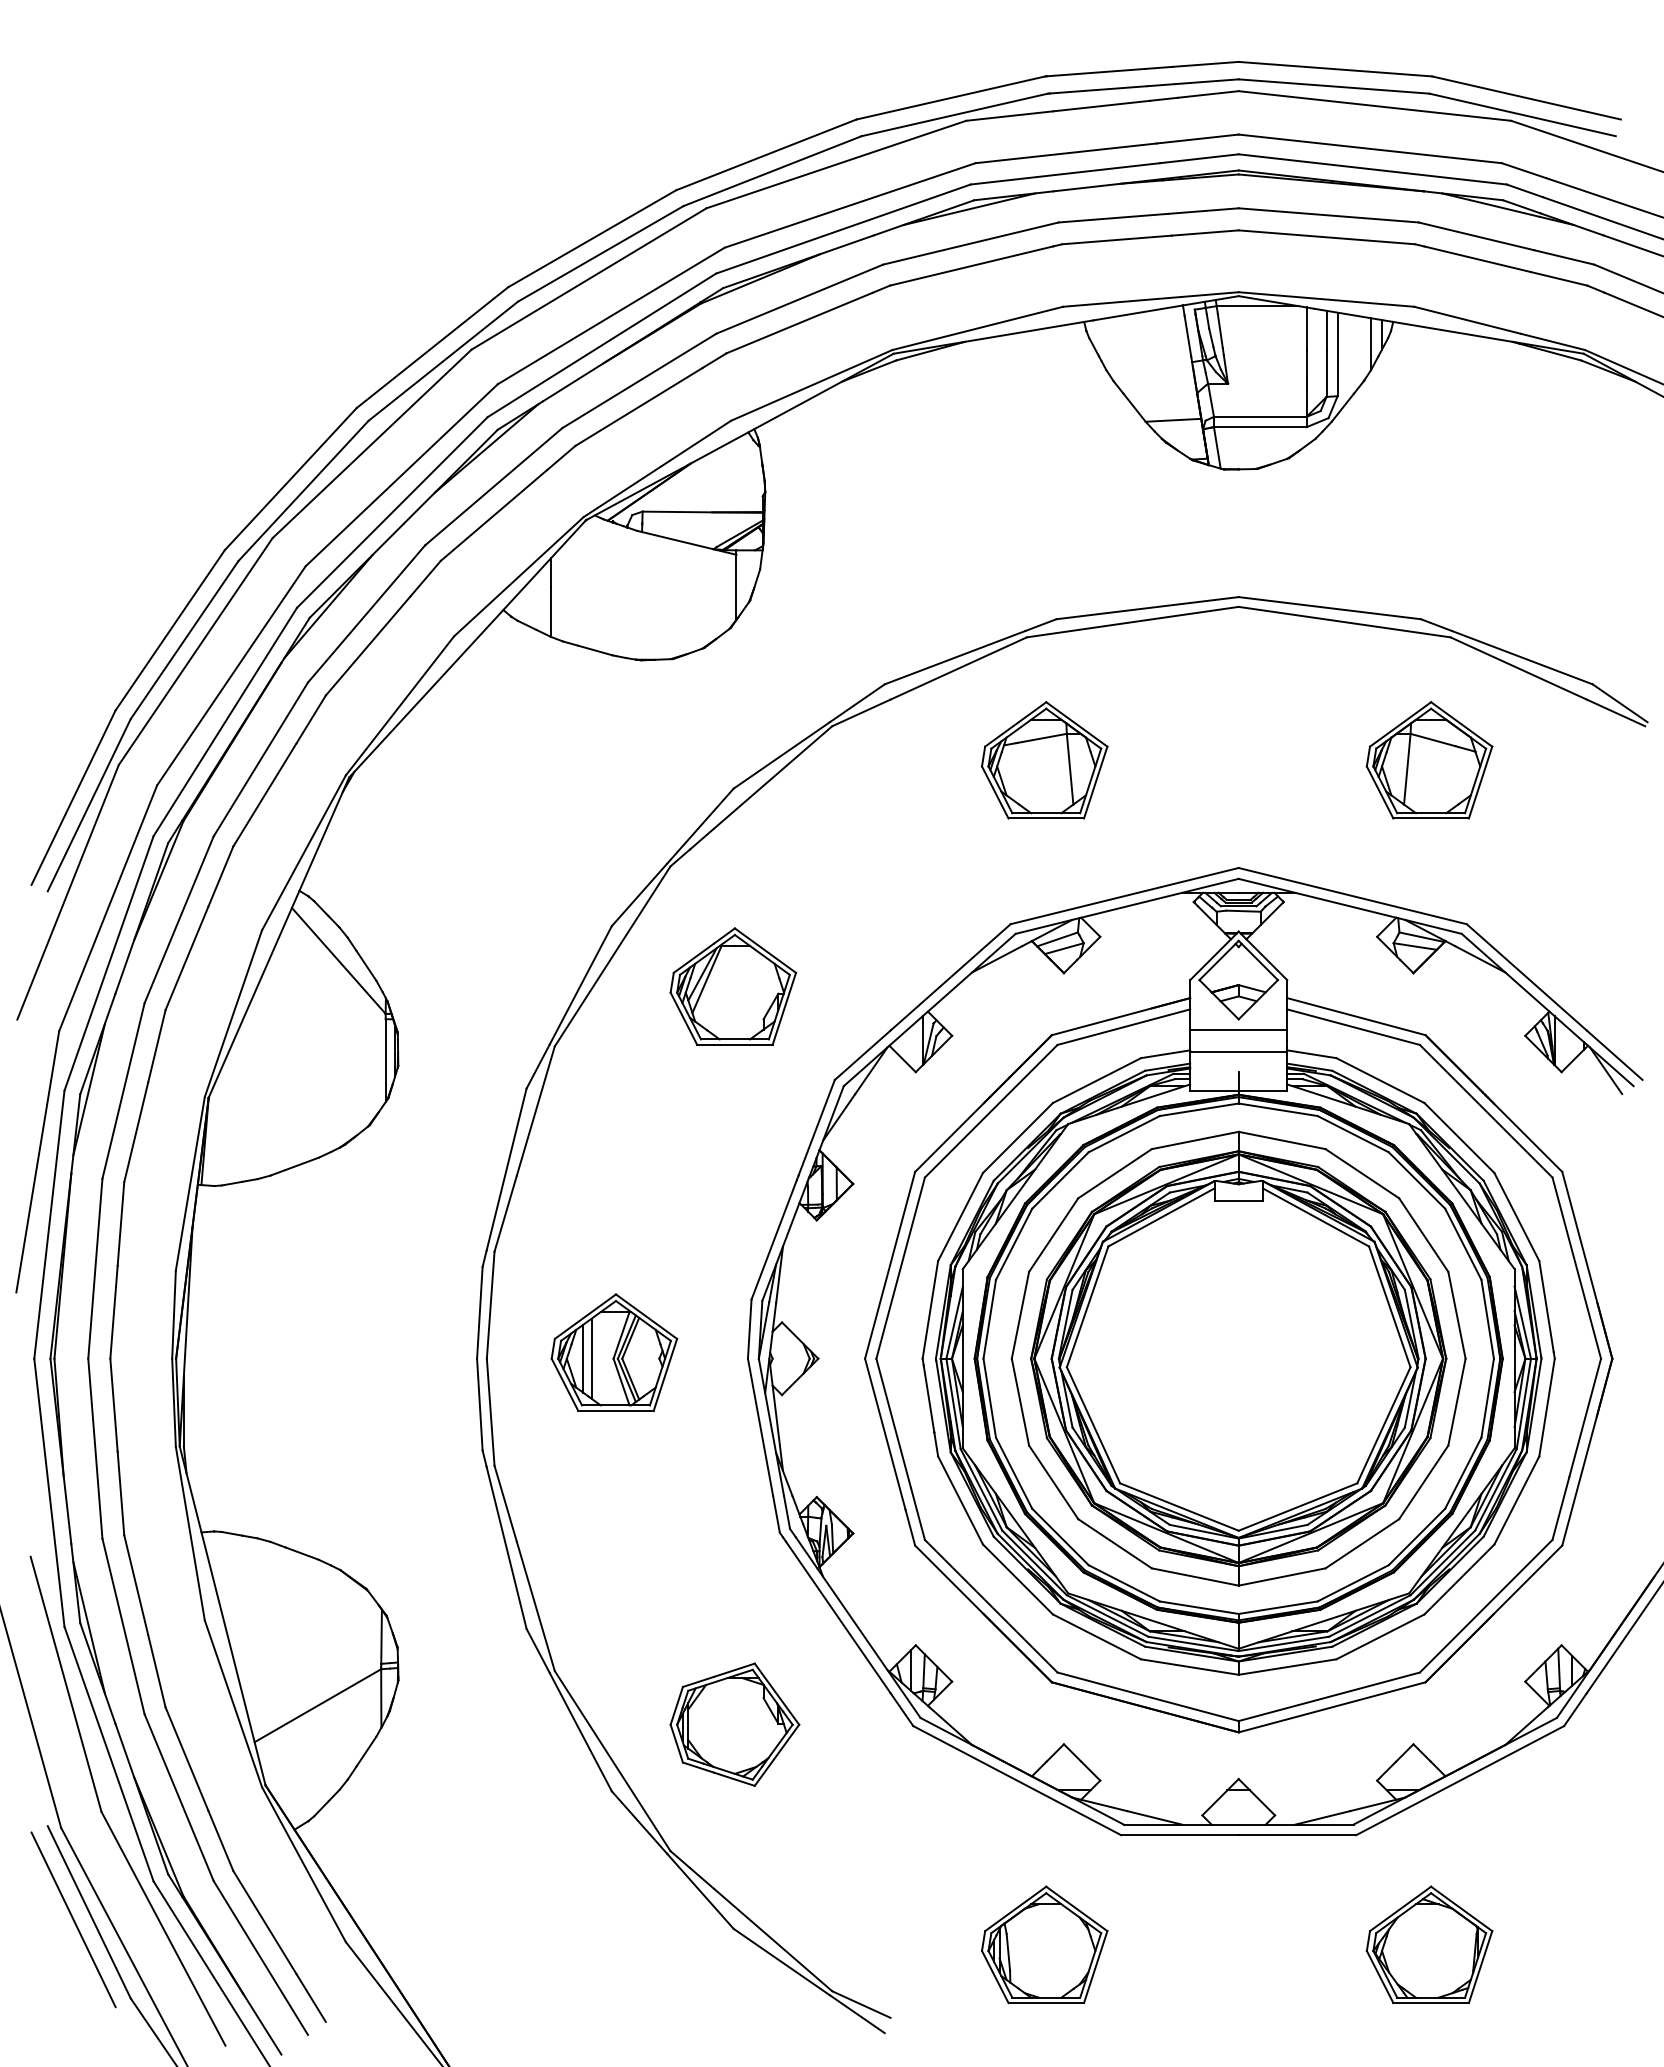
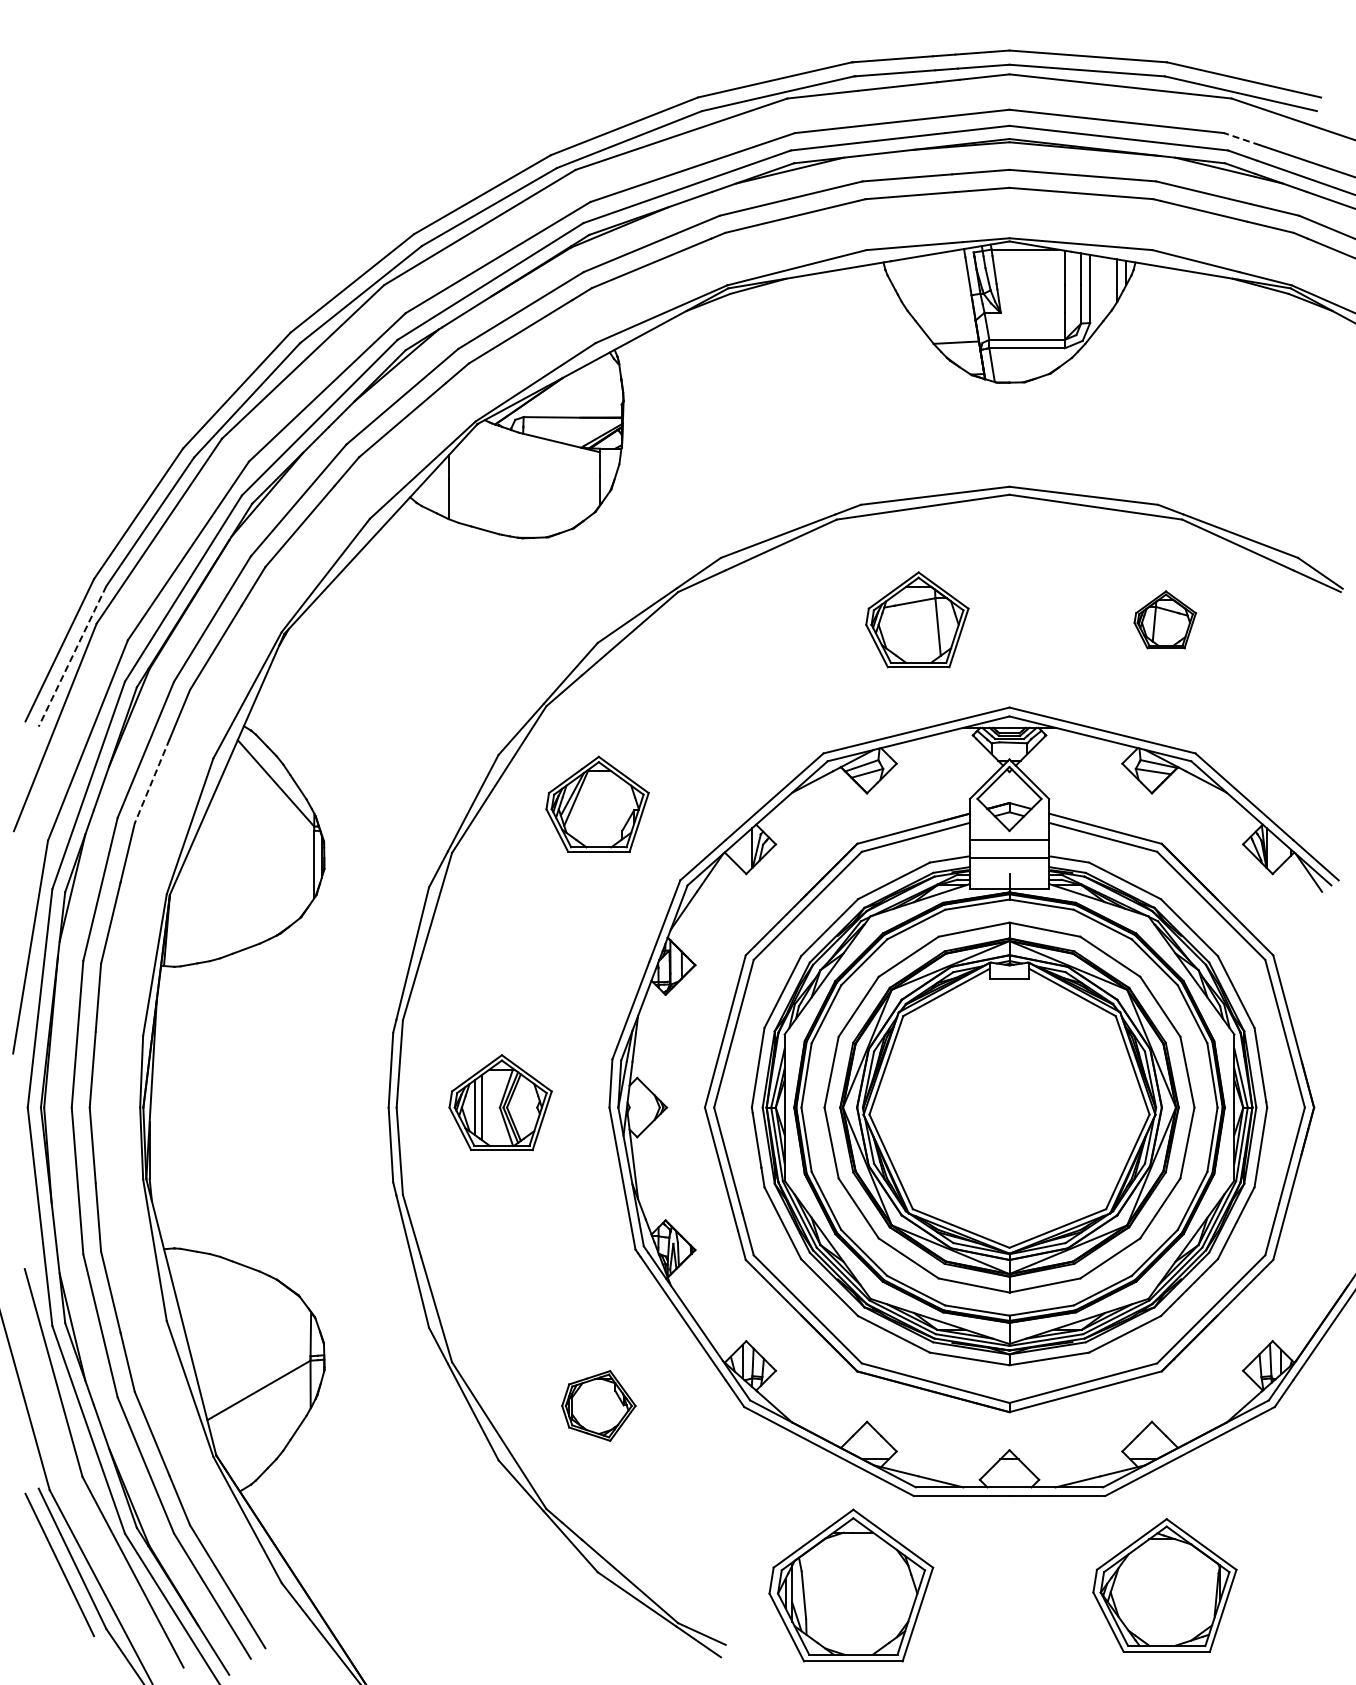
line: (1523, 171) -> (1241, 139), solid -> dashed
part: (1044, 759) -> (917, 619), moved
part: (1430, 759) -> (1165, 619), size x0.6
line: (89, 805) -> (72, 656), solid -> dashed
line: (187, 958) -> (152, 781), solid -> dashed
part: (734, 1724) -> (598, 1405), size x0.7
part: (1044, 1943) -> (851, 1584), size x1.6
part: (1430, 1943) -> (1165, 1584), size x1.4

